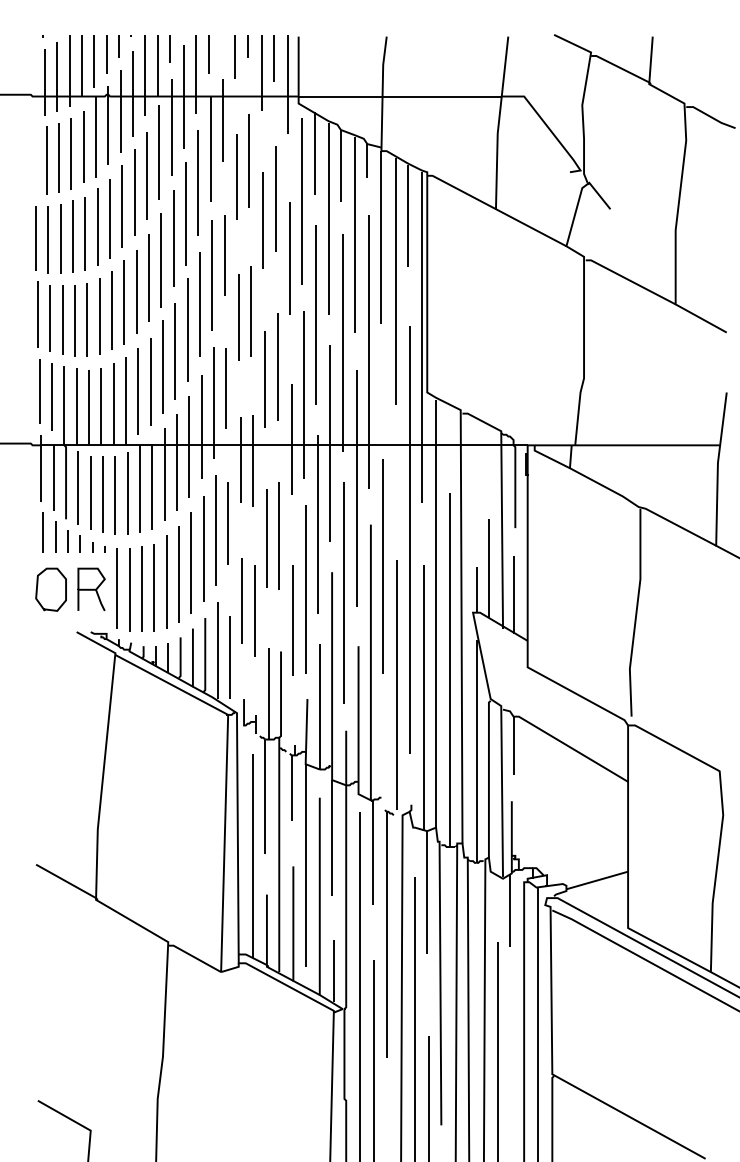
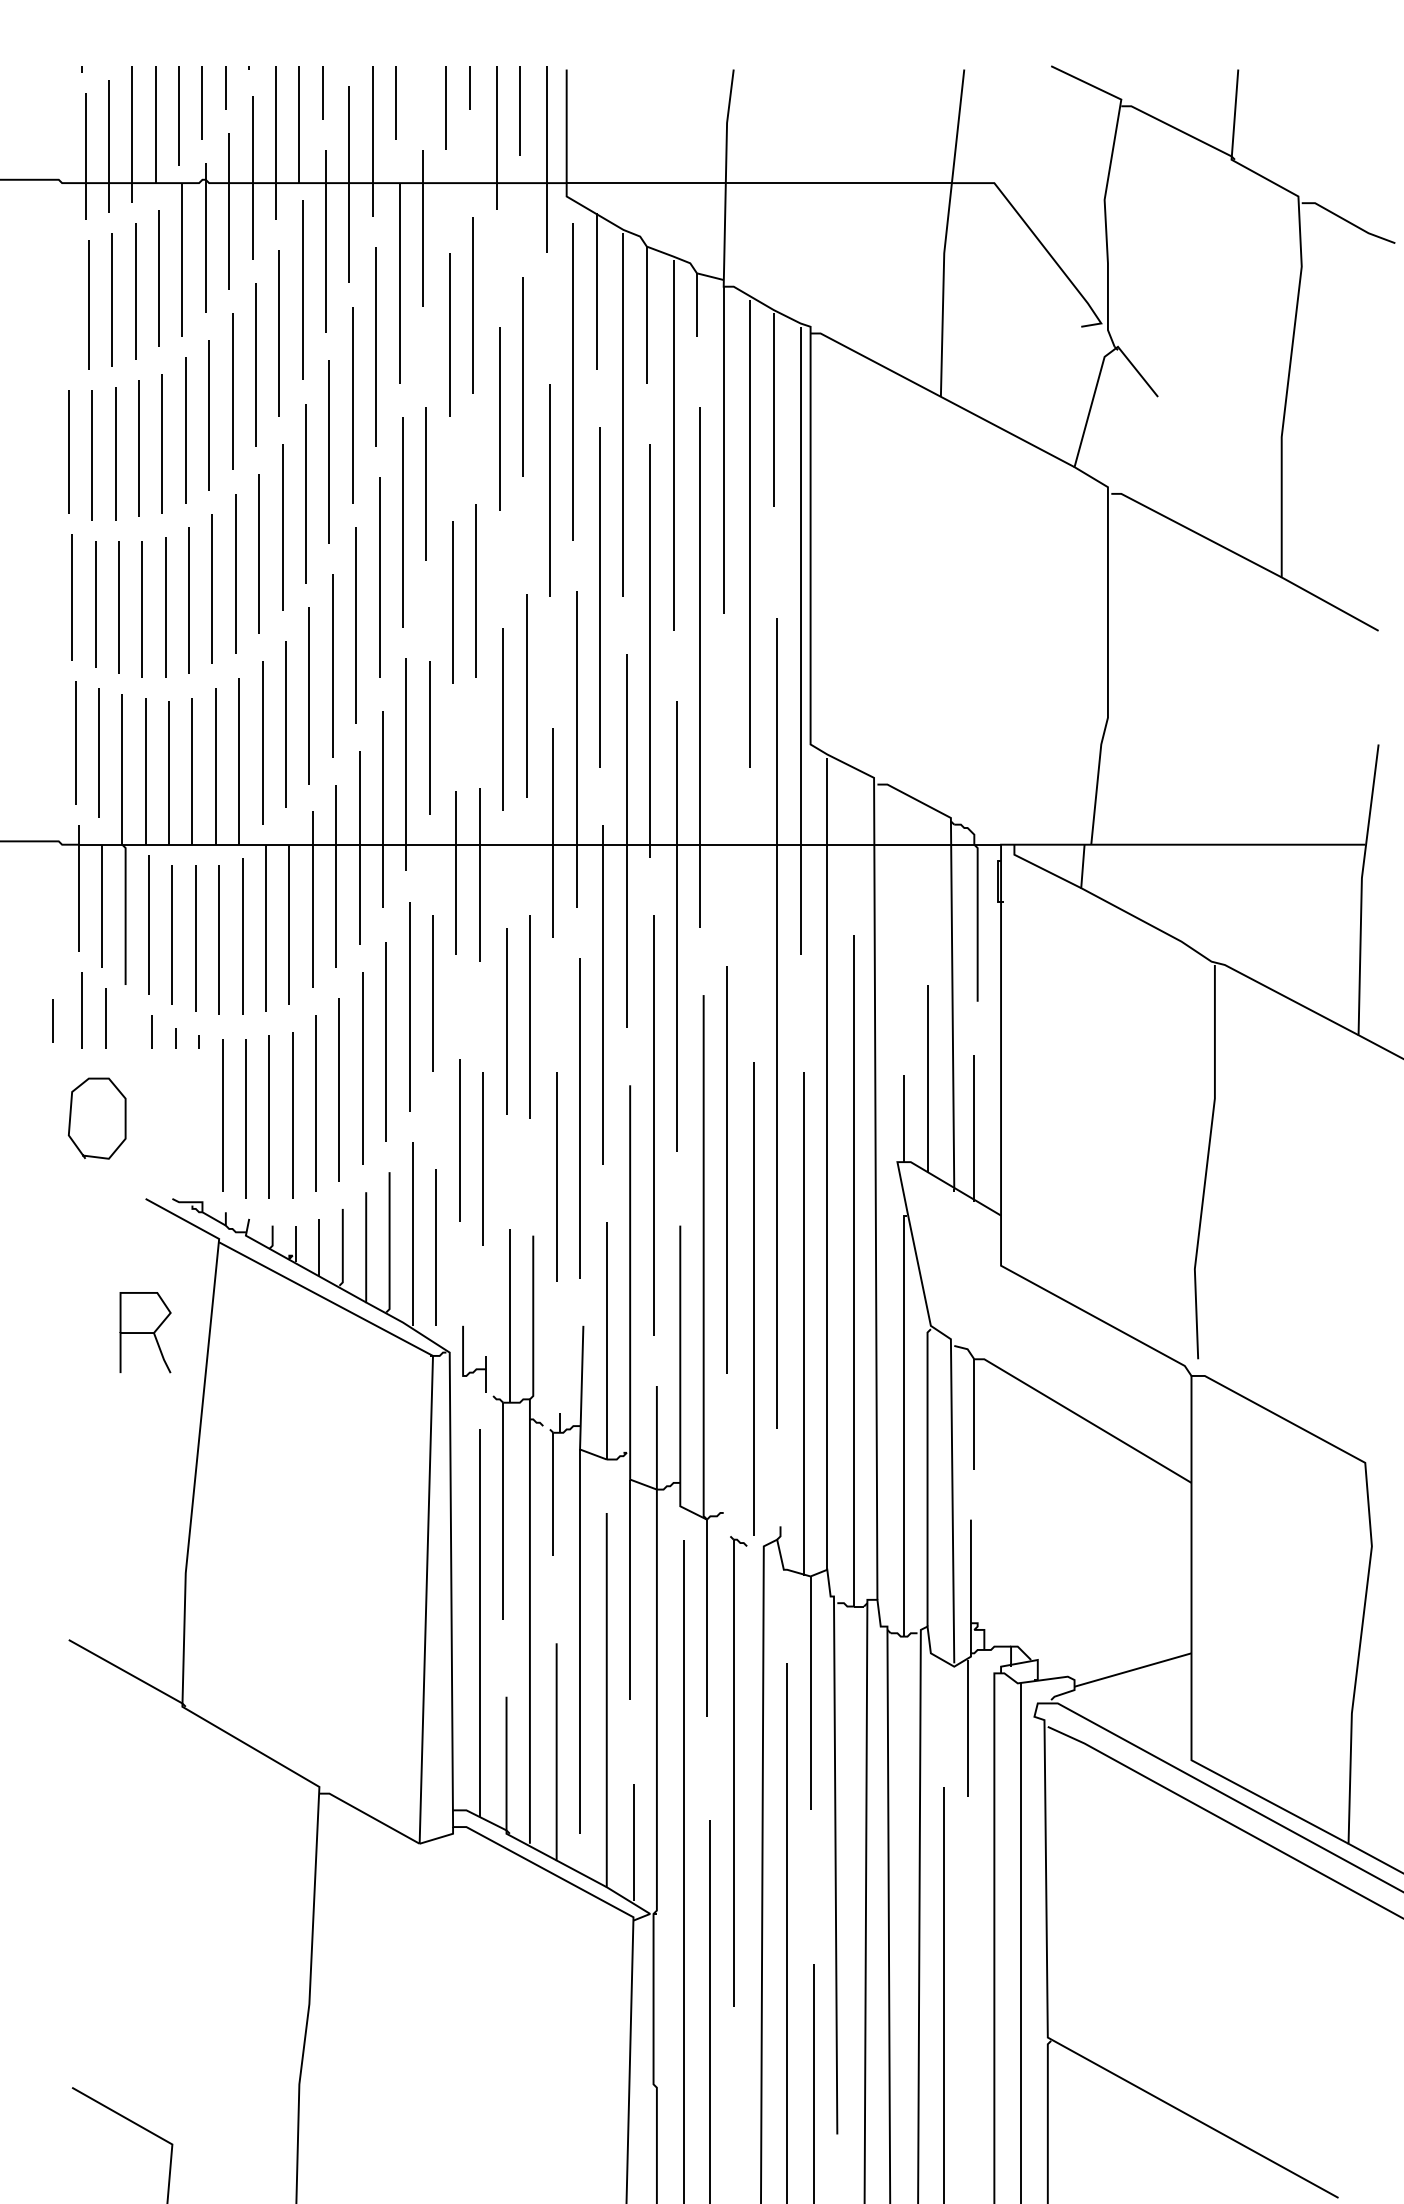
line: (67, 541) -> (52, 1021), moved
line: (382, 566) -> (725, 1169), moved
part: (91, 589) -> (145, 1332), moved

